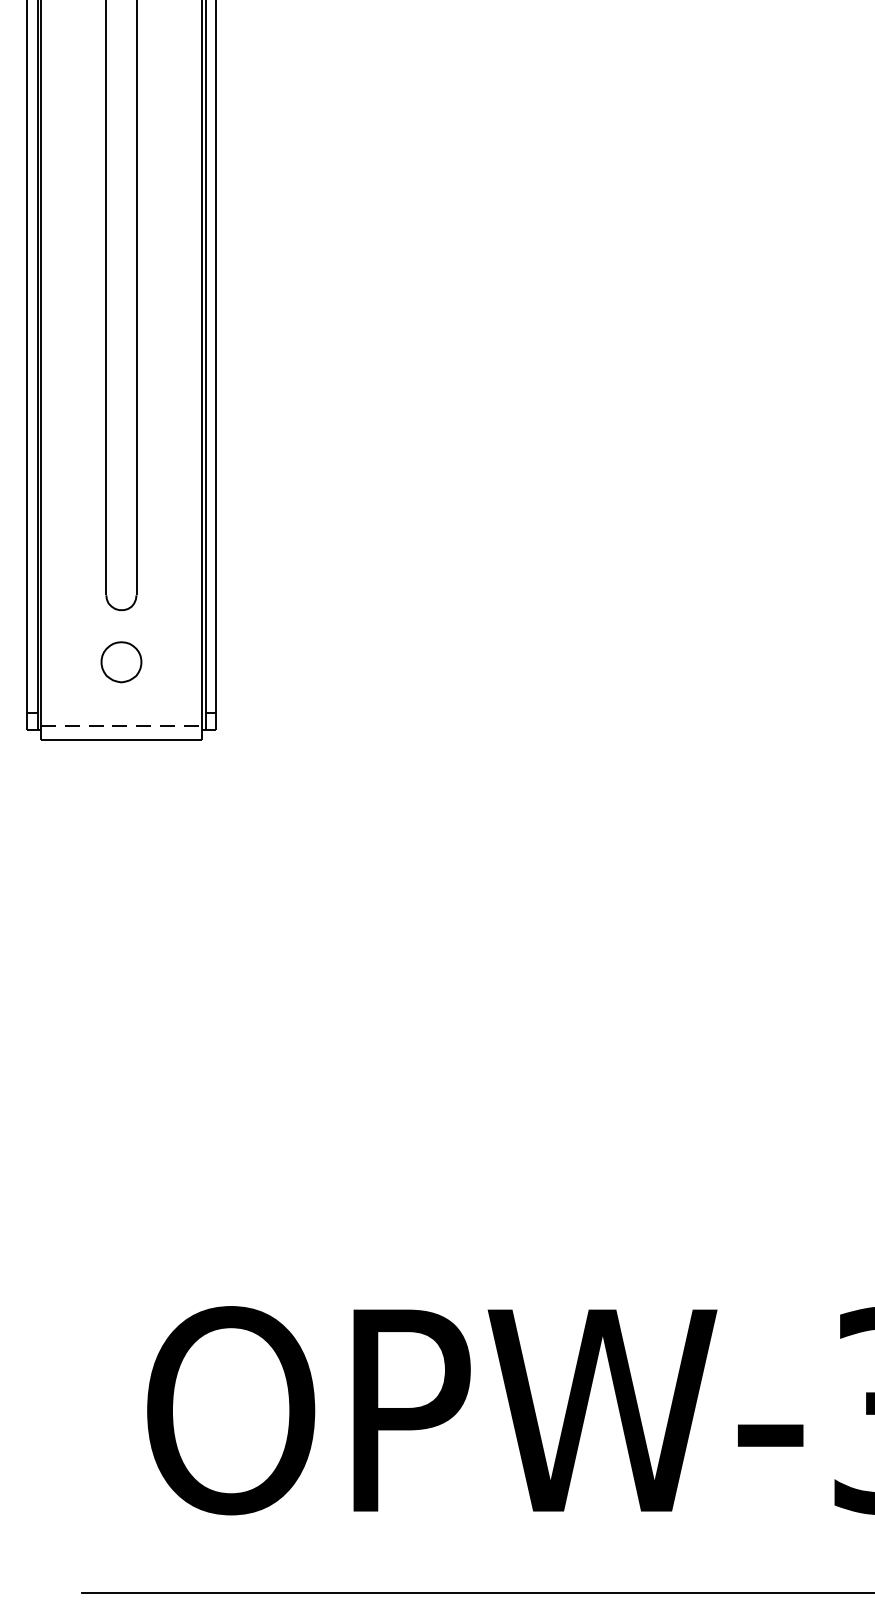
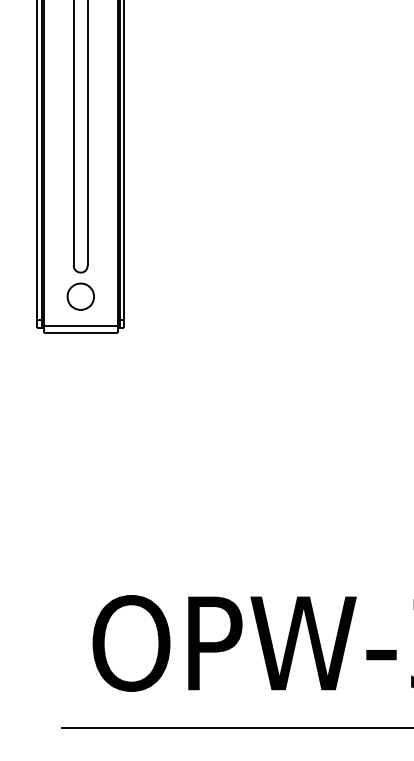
part: (120, 661) -> (80, 296), size x1.43
line: (123, 726) -> (81, 326), dashed -> solid

